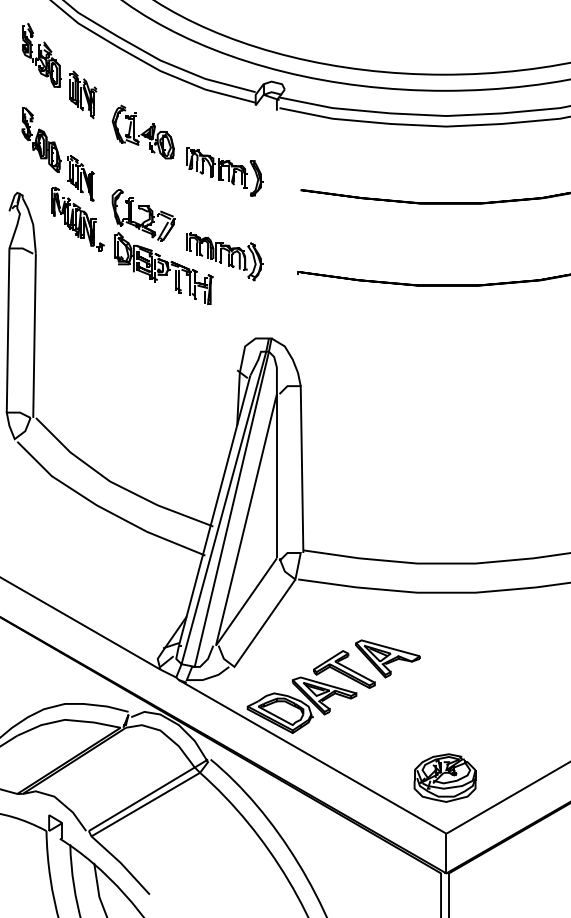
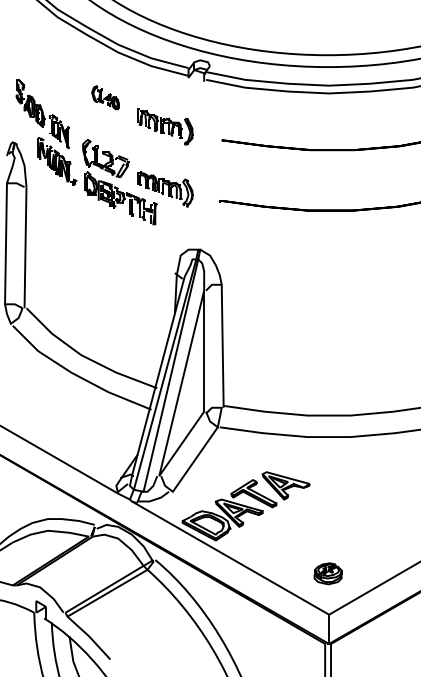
part: (58, 71) -> (43, 52), removed
part: (143, 132) -> (105, 97), size x0.6
part: (444, 777) -> (327, 573), size x0.6

